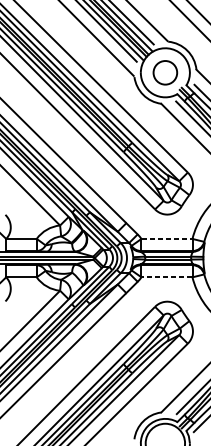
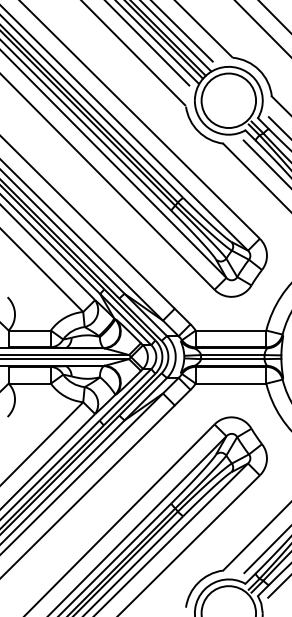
circle: (165, 72) -> (228, 100), size x1.67
line: (167, 238) -> (231, 330), dashed -> solid
line: (166, 277) -> (230, 383), dashed -> solid

